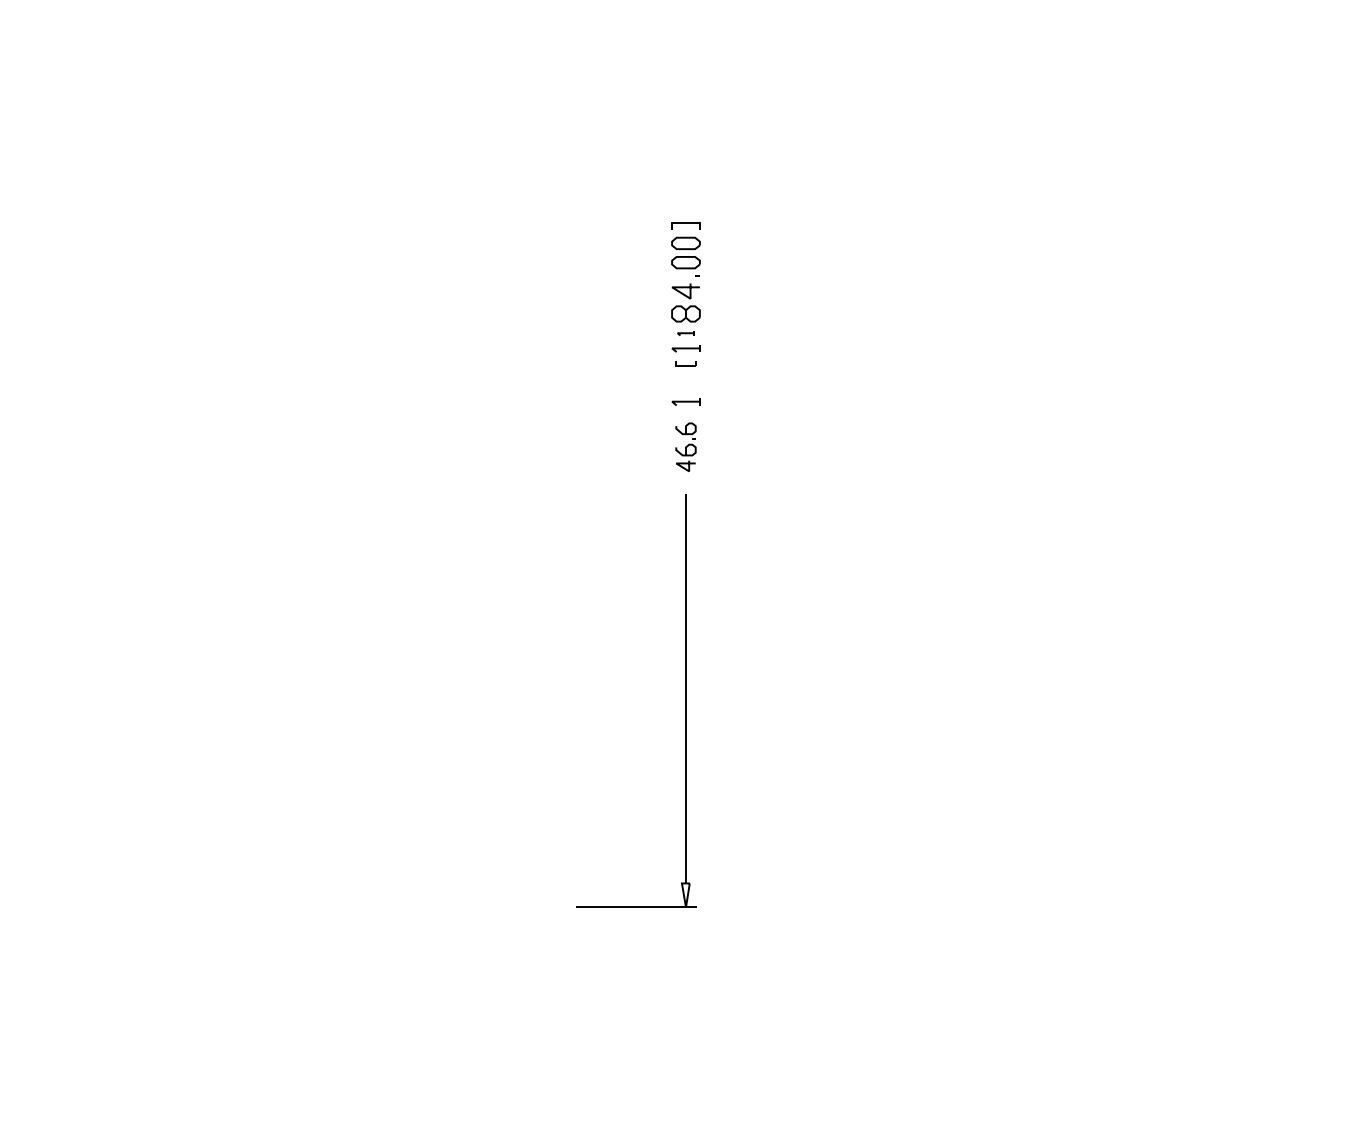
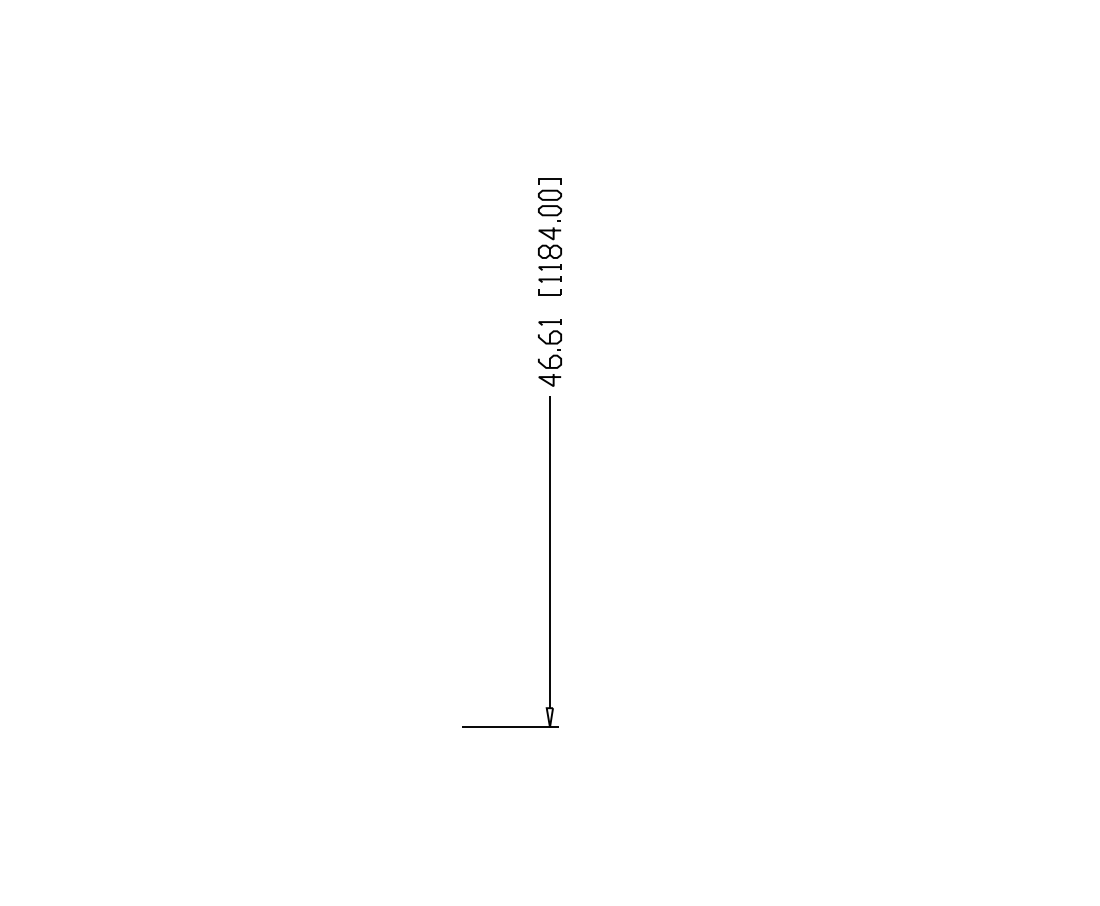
part: (685, 333) -> (549, 267), size x1.67
part: (685, 363) -> (549, 291), size x1.43
part: (685, 447) -> (549, 358), size x1.43

